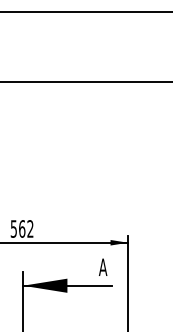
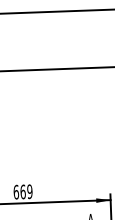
text: (21, 228) -> (22, 191), 562 -> 669

